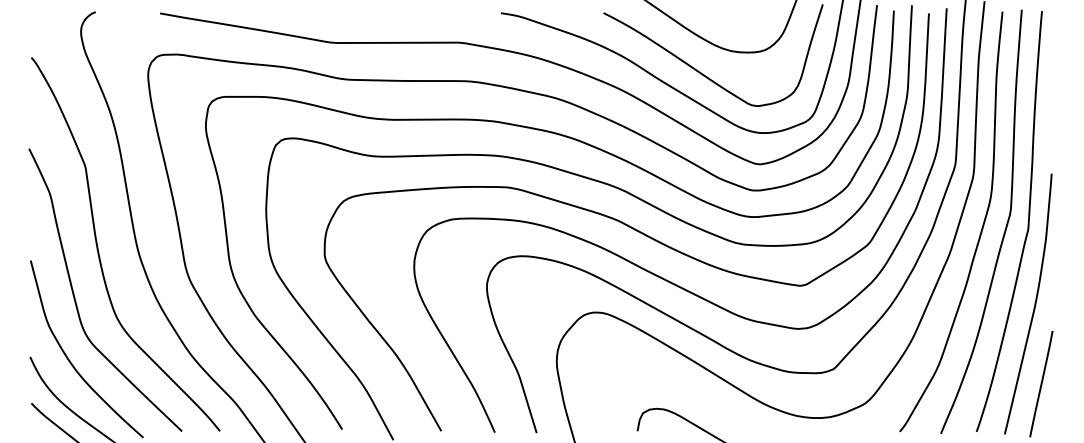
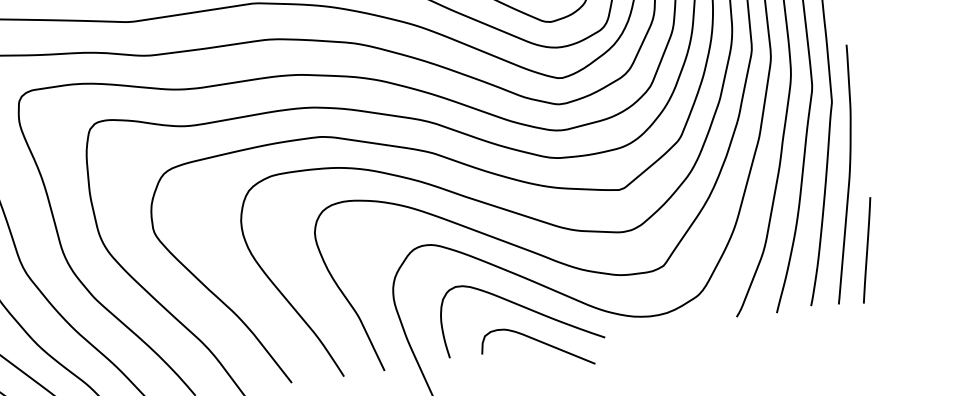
curve: (684, 389) -> (521, 307), added

